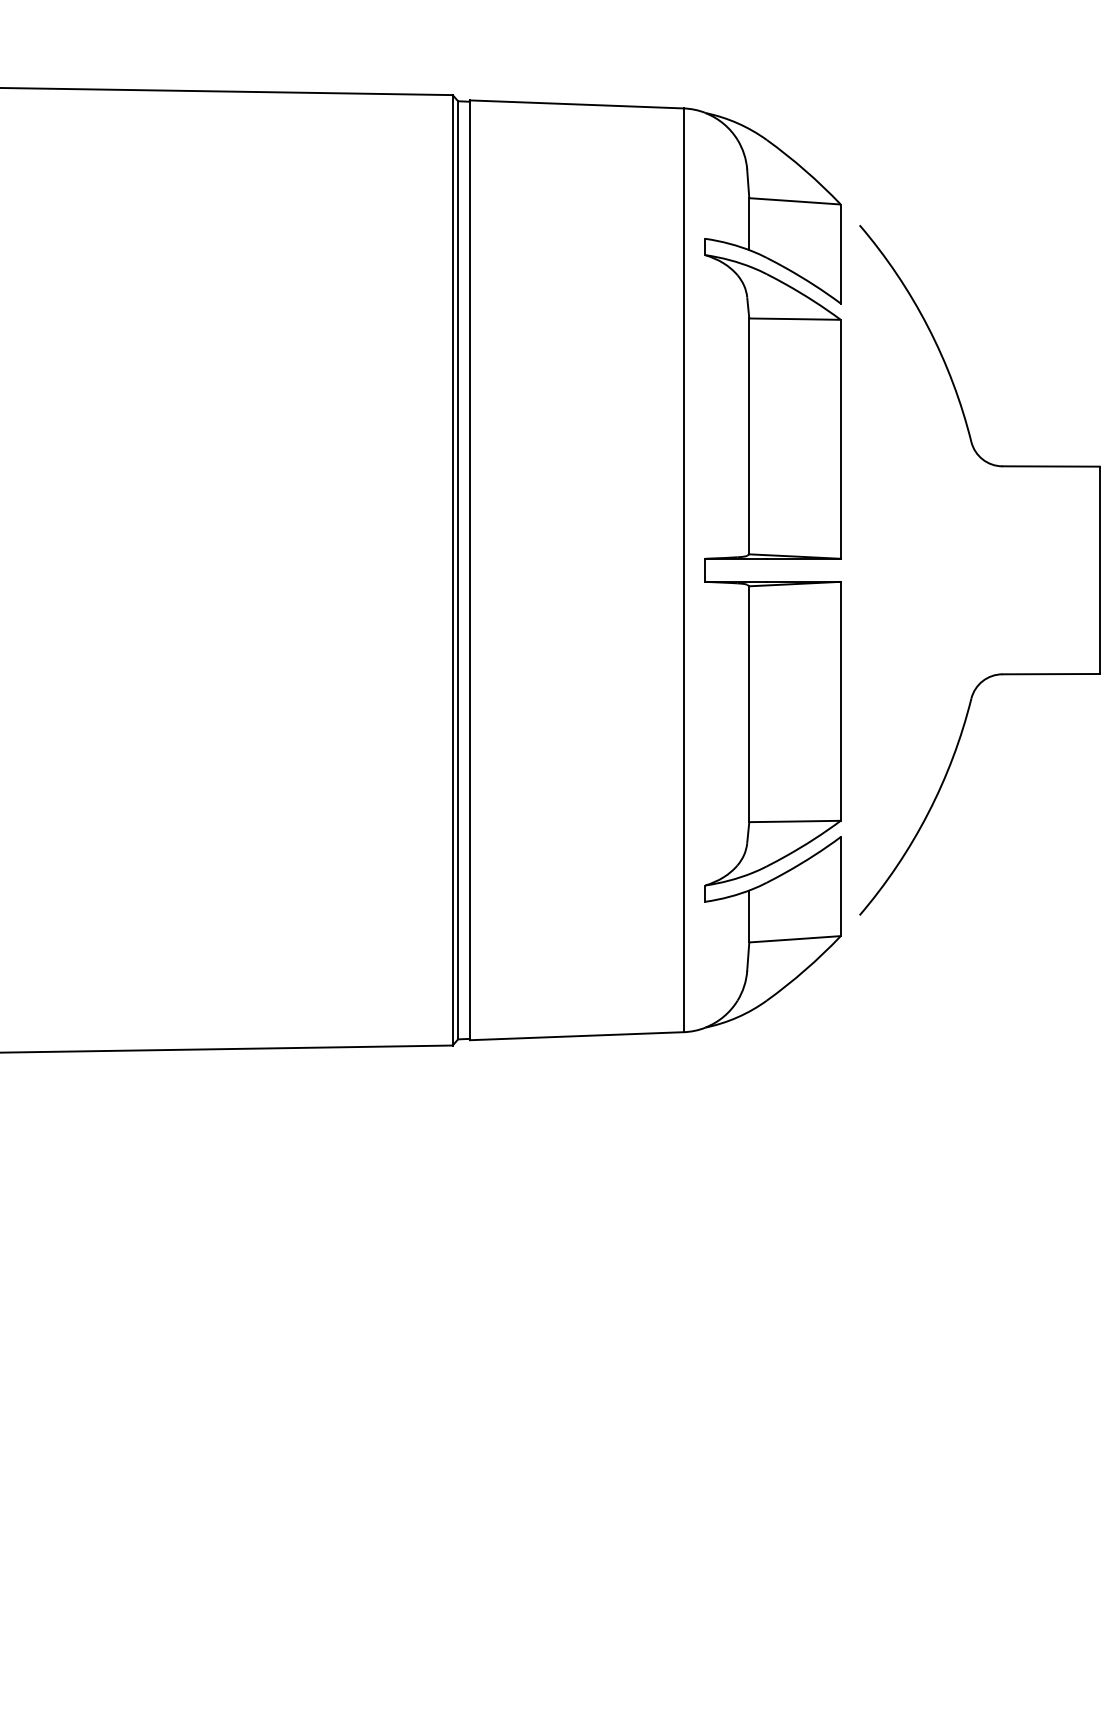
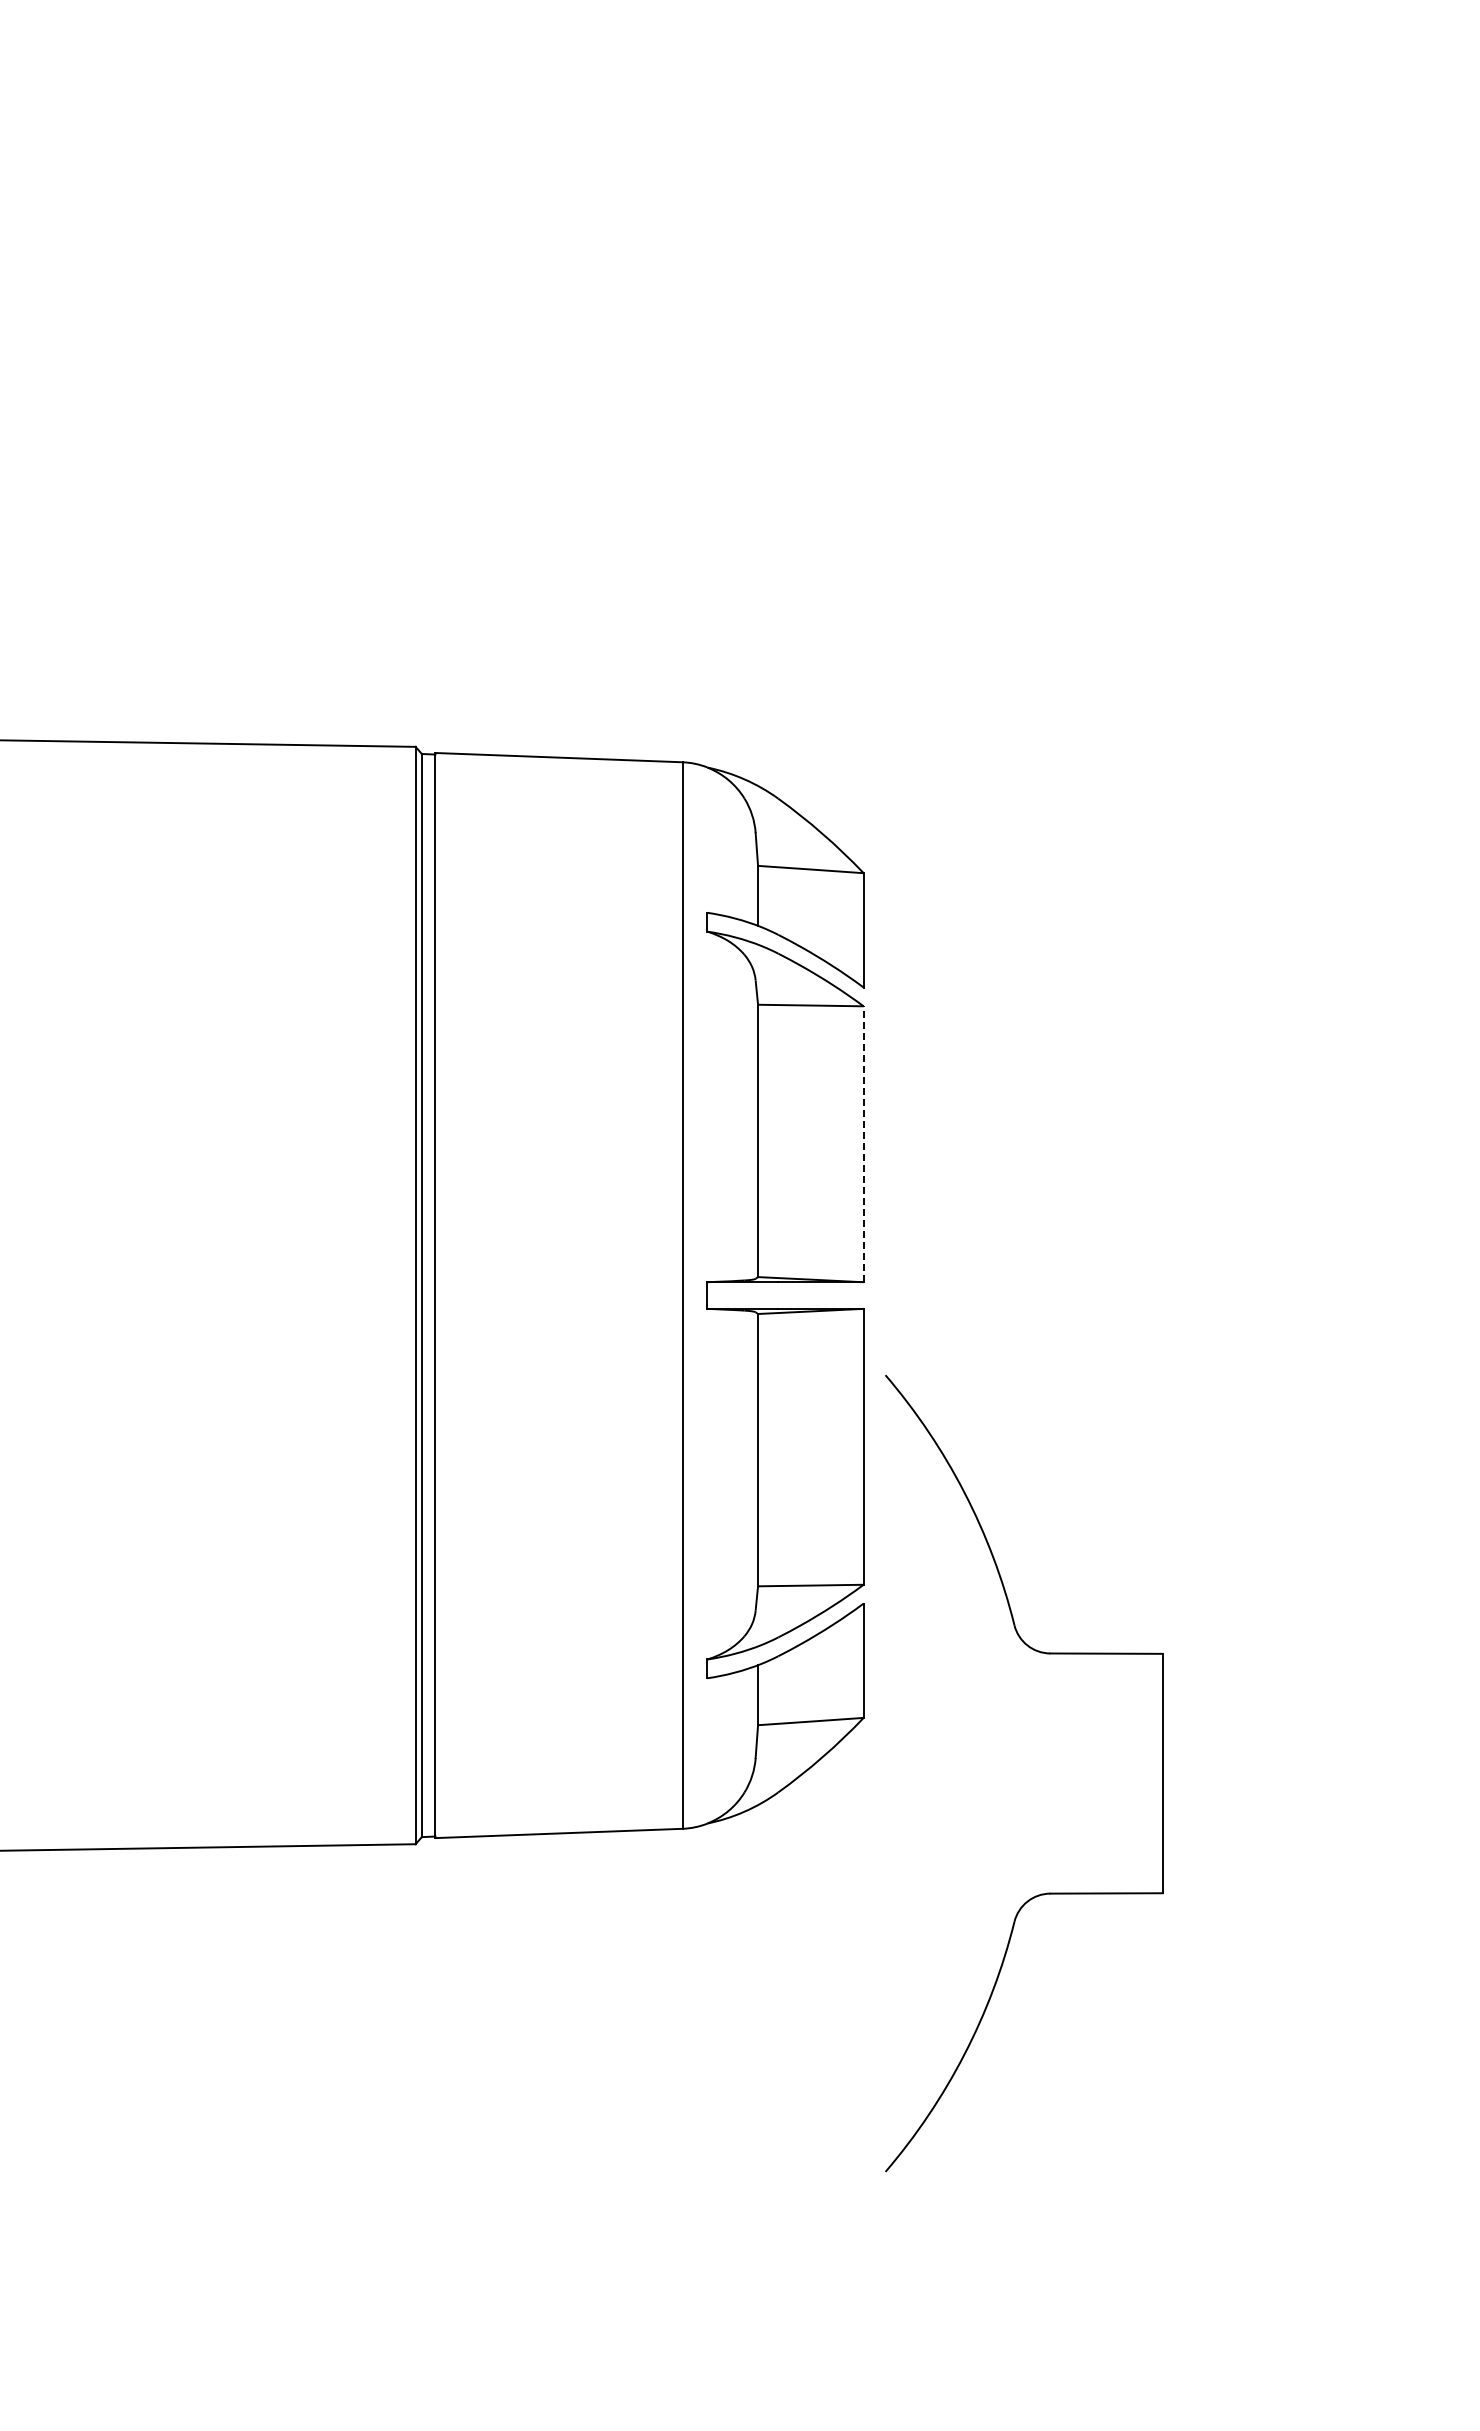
line: (840, 439) -> (863, 1144), solid -> dashed
part: (999, 467) -> (1046, 1654), moved

